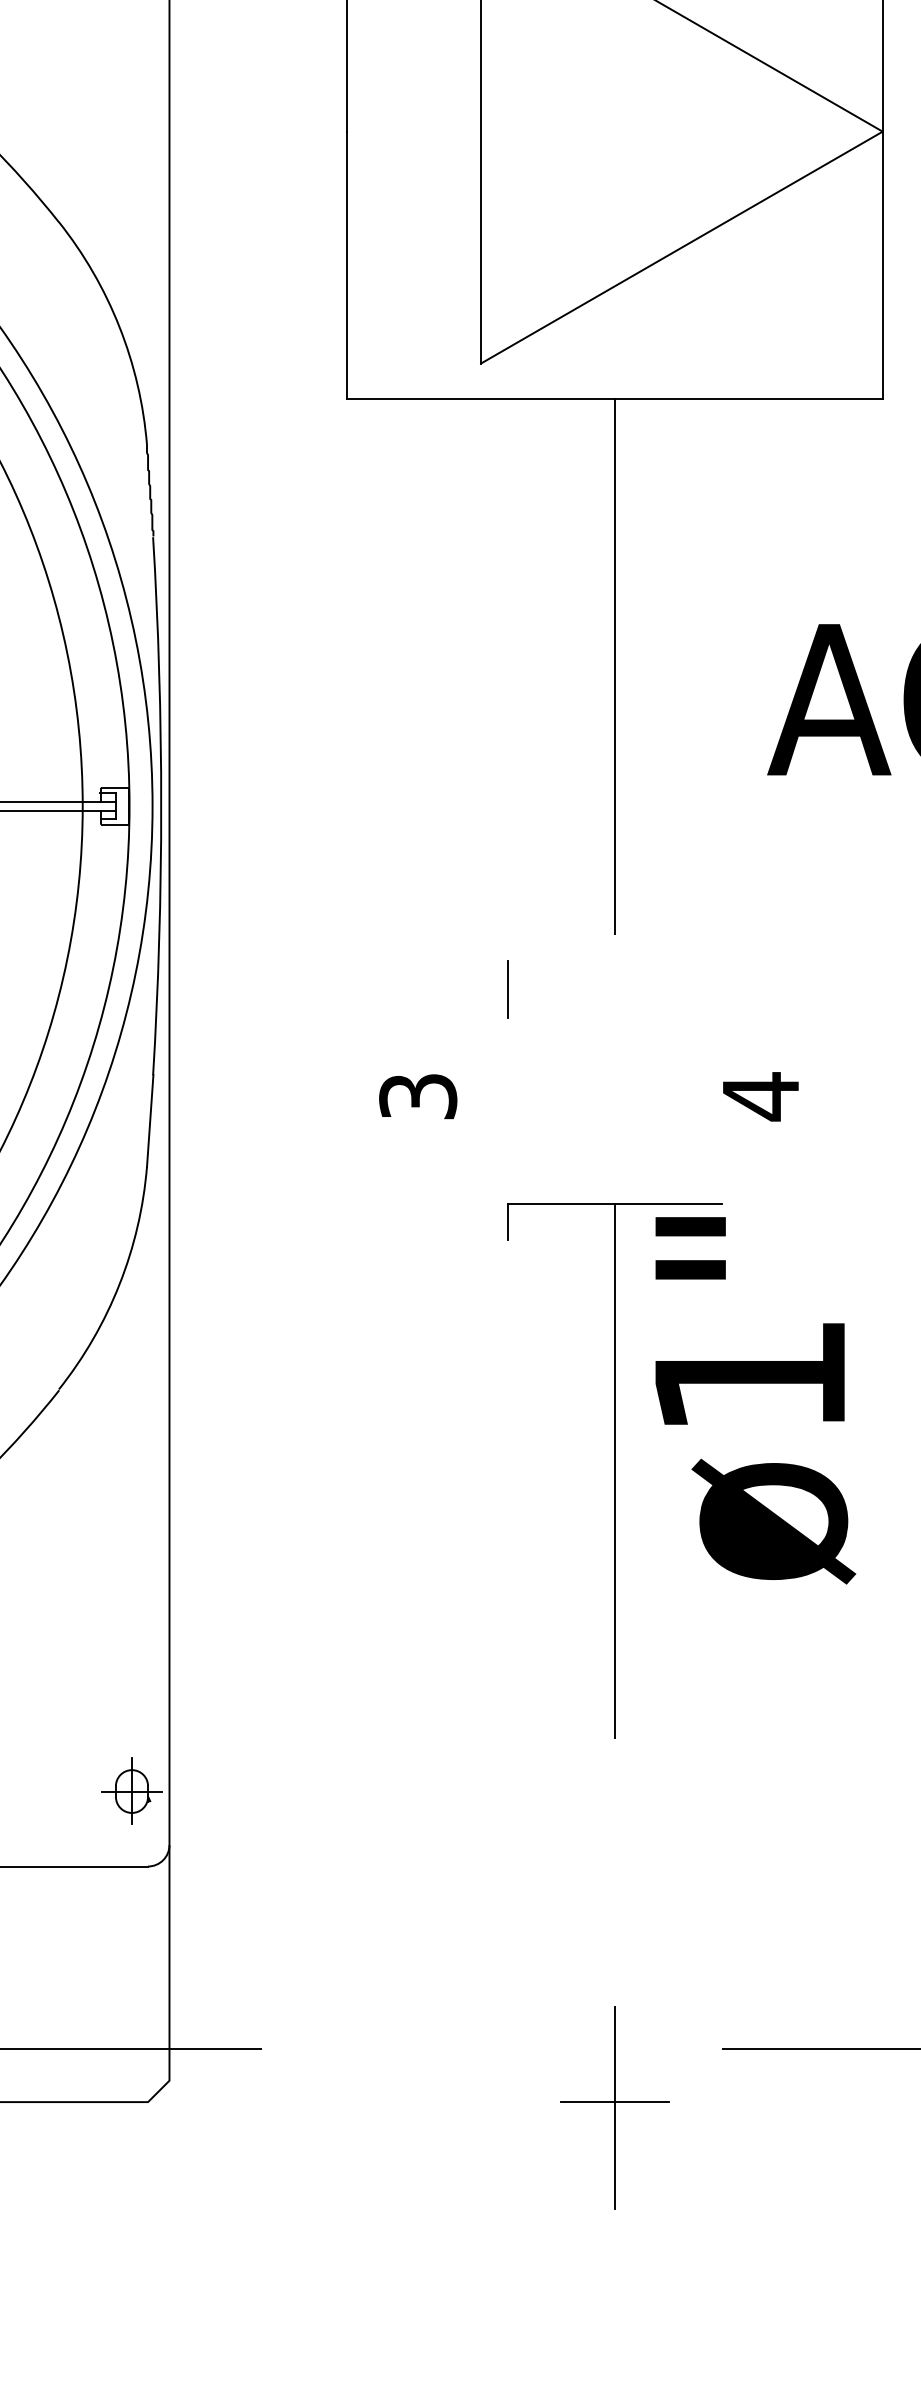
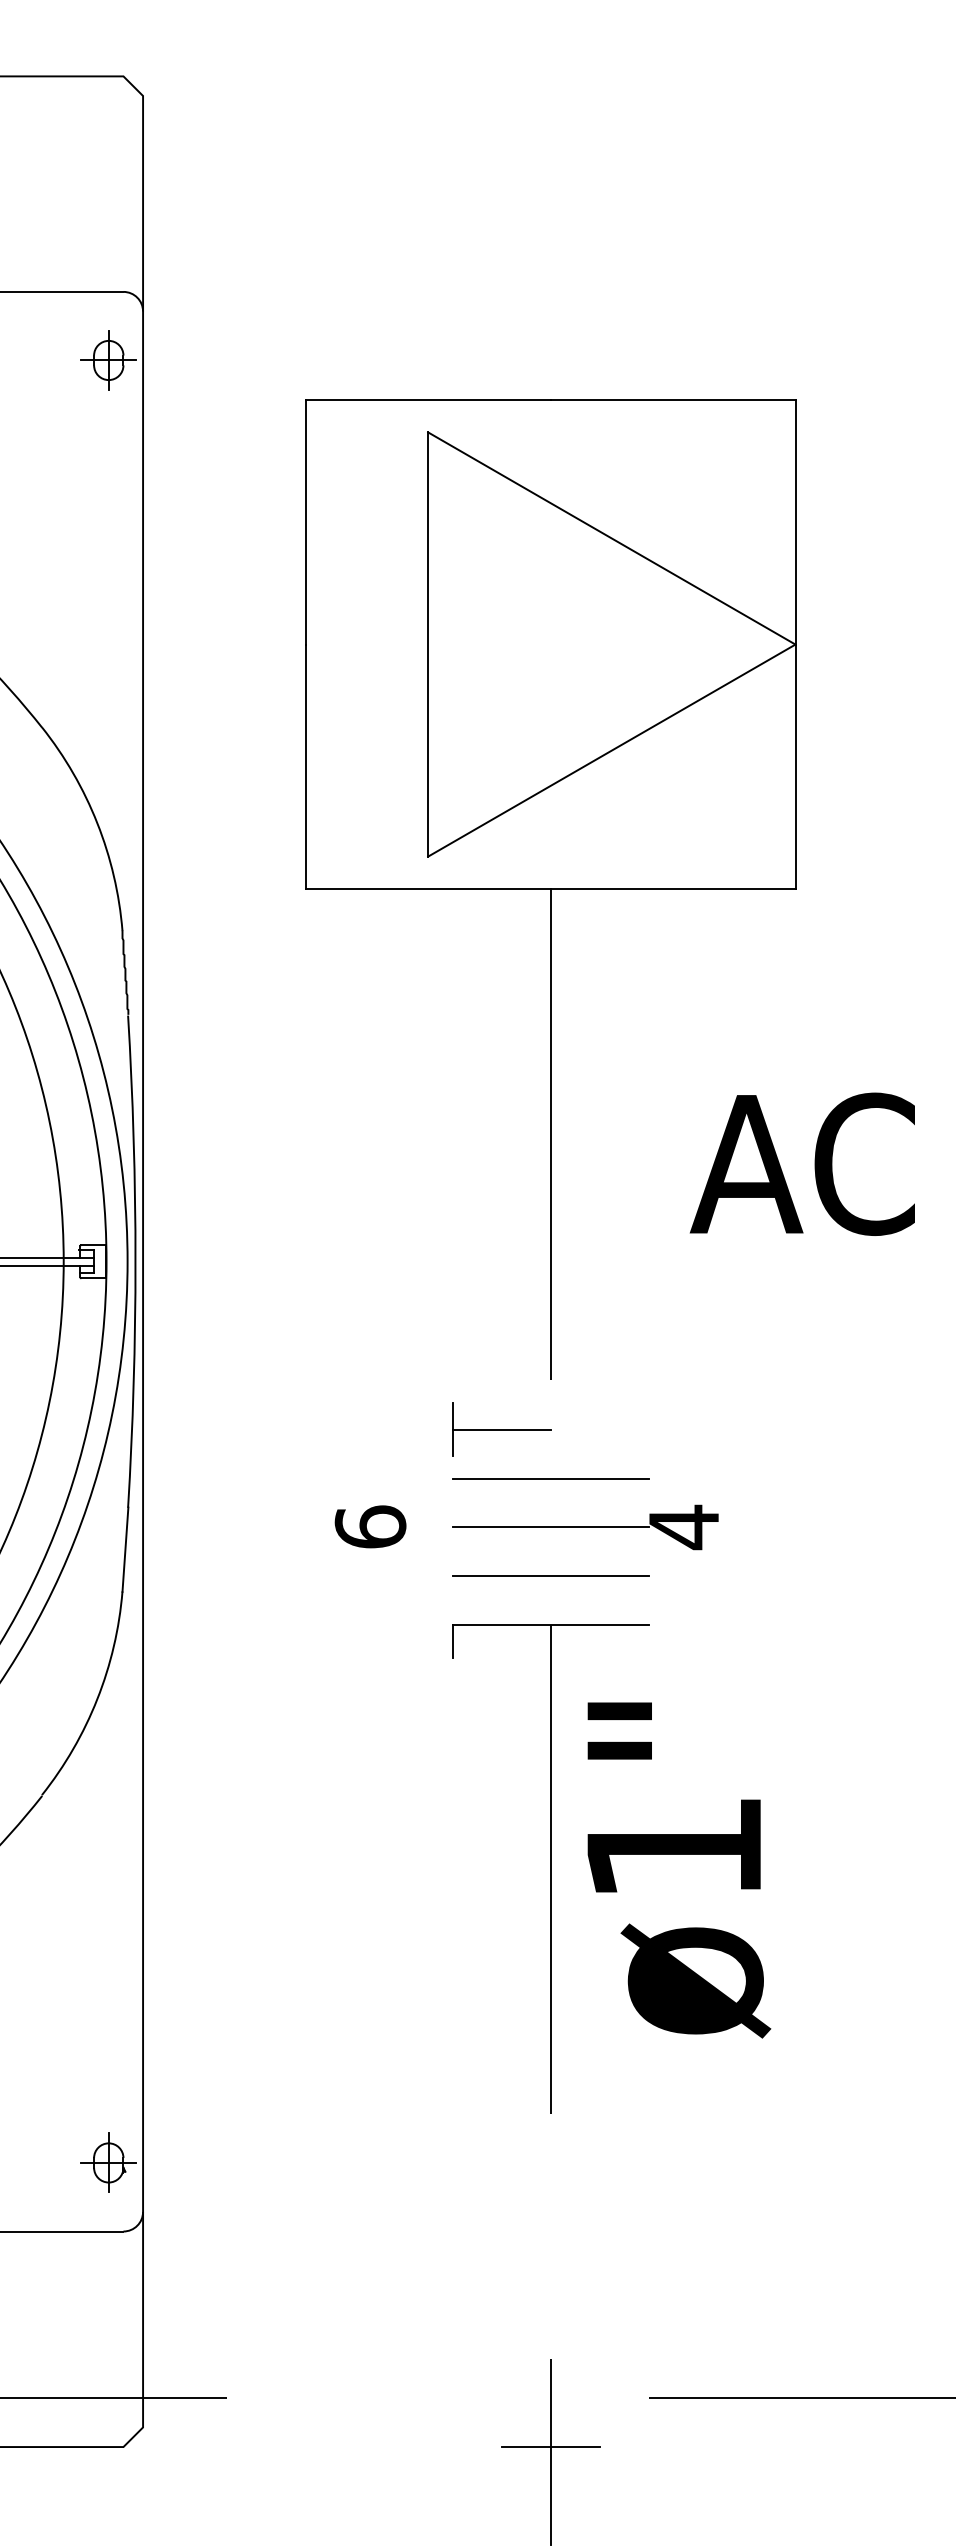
line: (561, 989) -> (501, 1429), added
line: (614, 1043) -> (550, 1478), added
text: (418, 1095) -> (370, 1526), 3 -> 6
line: (614, 1096) -> (550, 1527), added
line: (614, 1150) -> (550, 1576), added
text: (755, 1400) -> (679, 1870), moved

